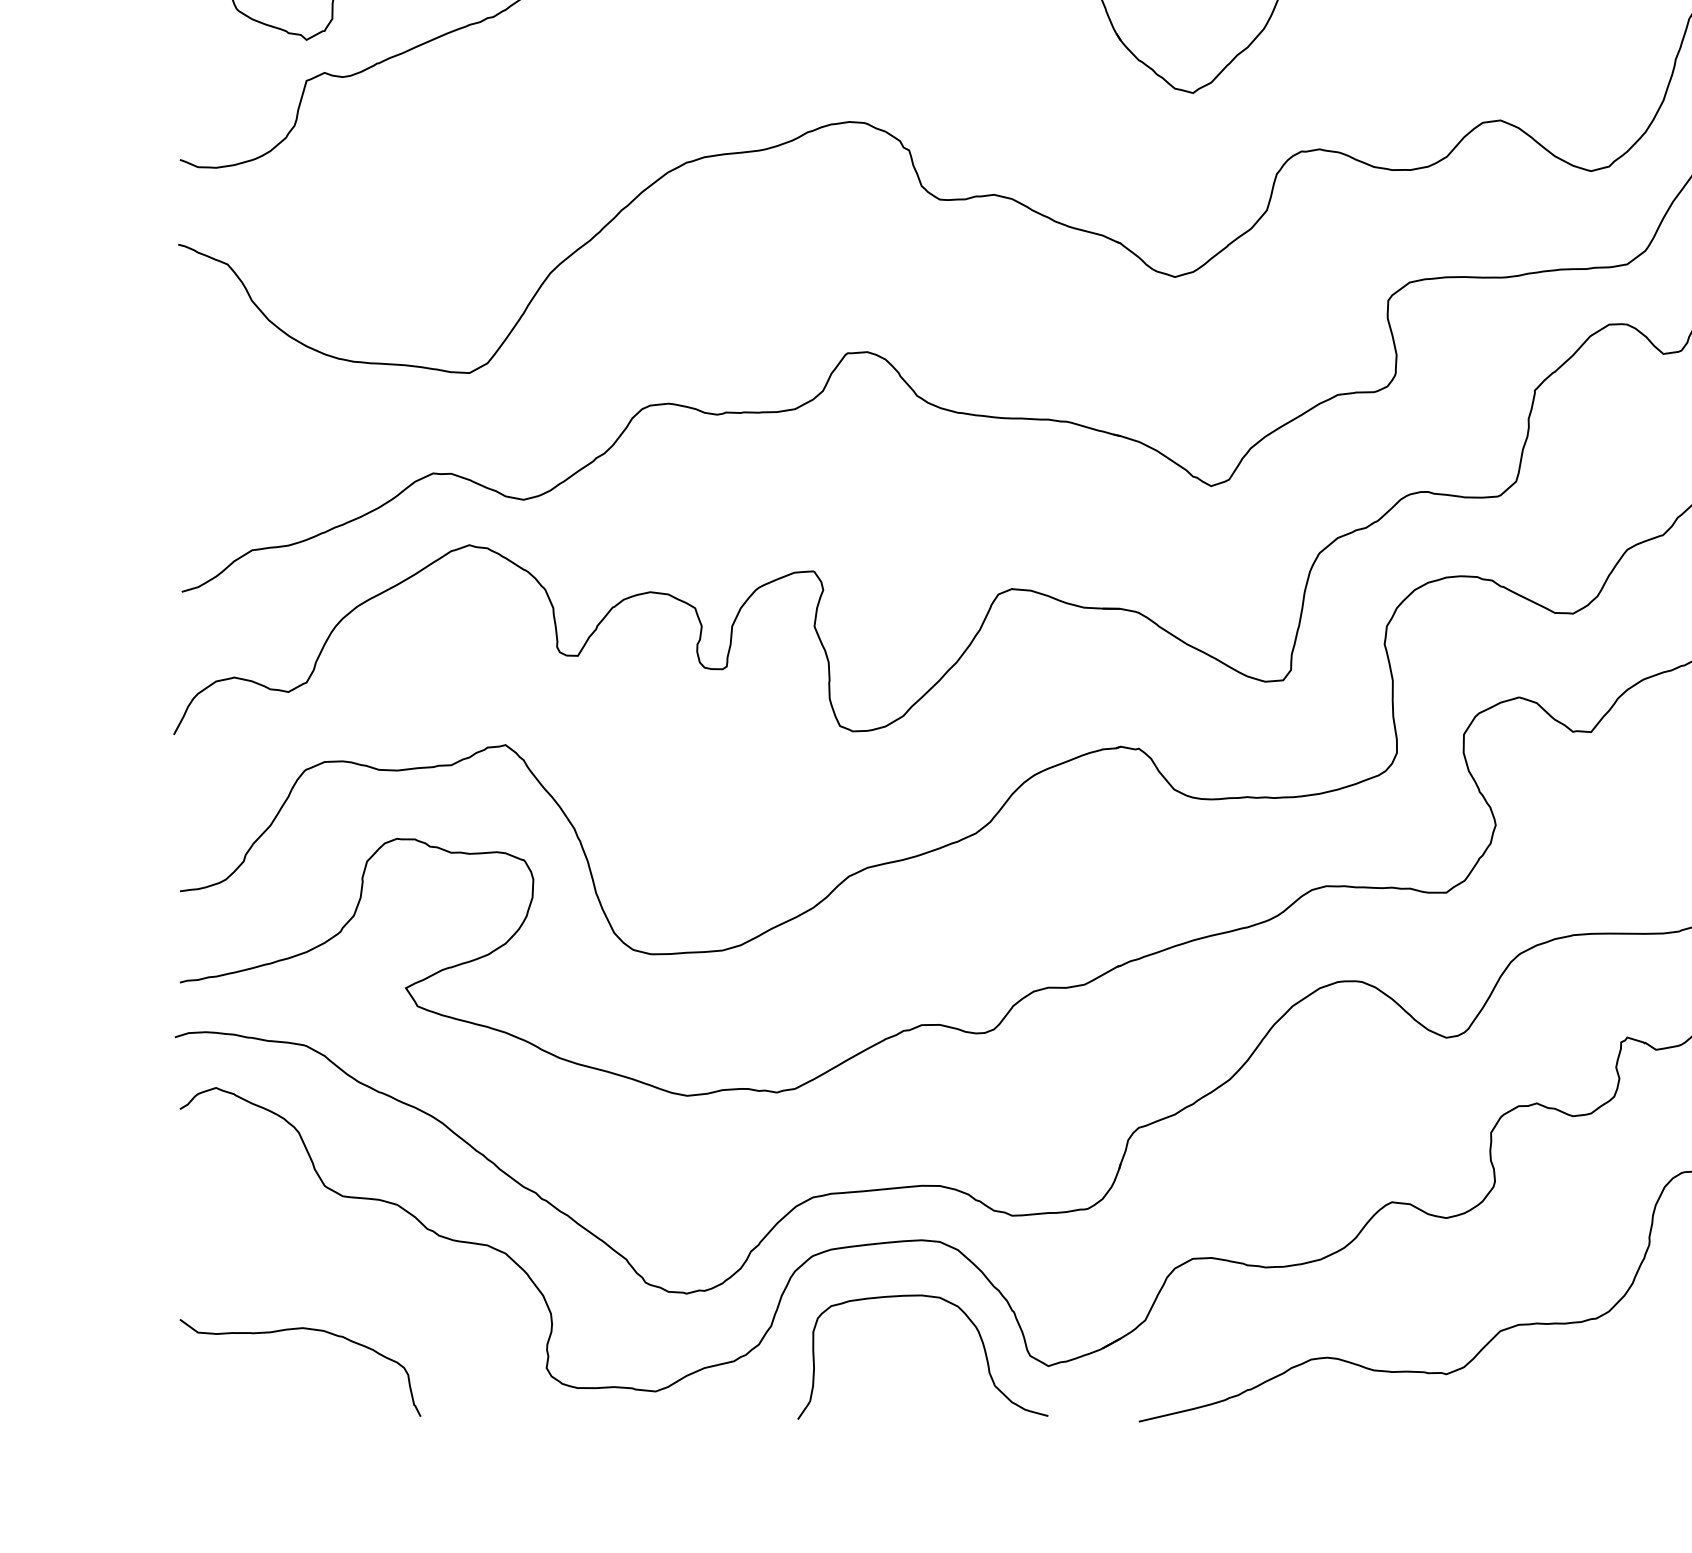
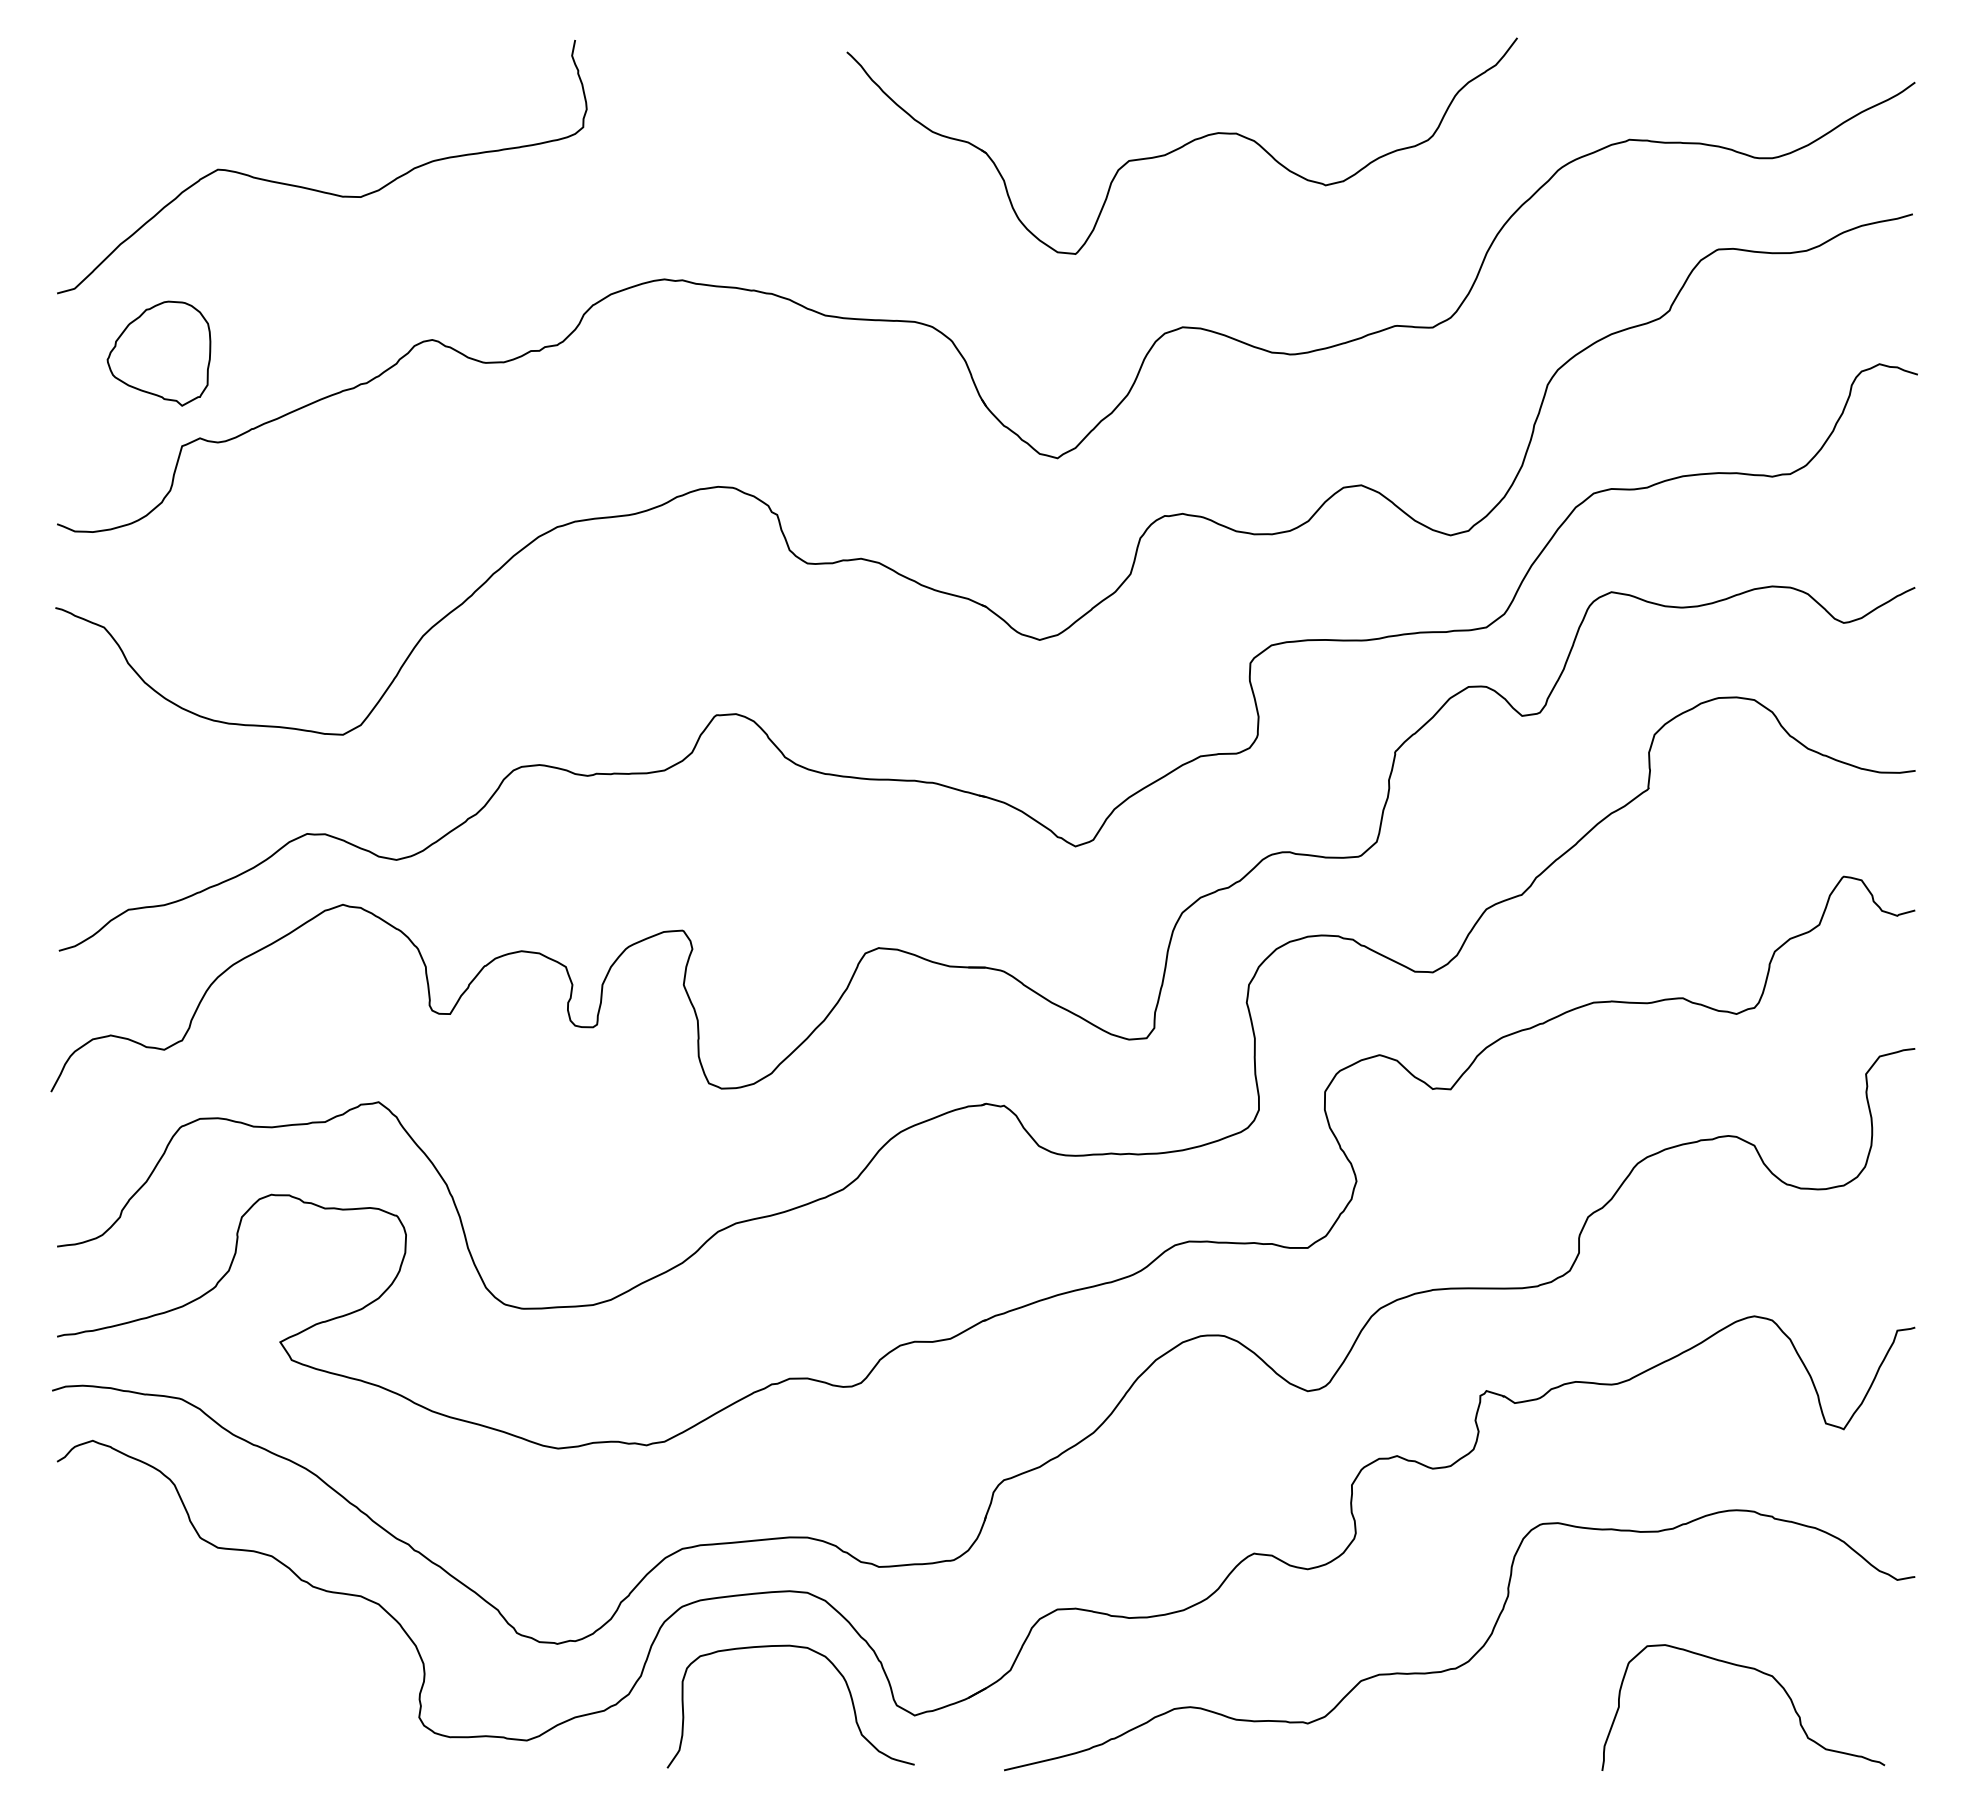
curve: (299, 1329) -> (175, 1679), removed

